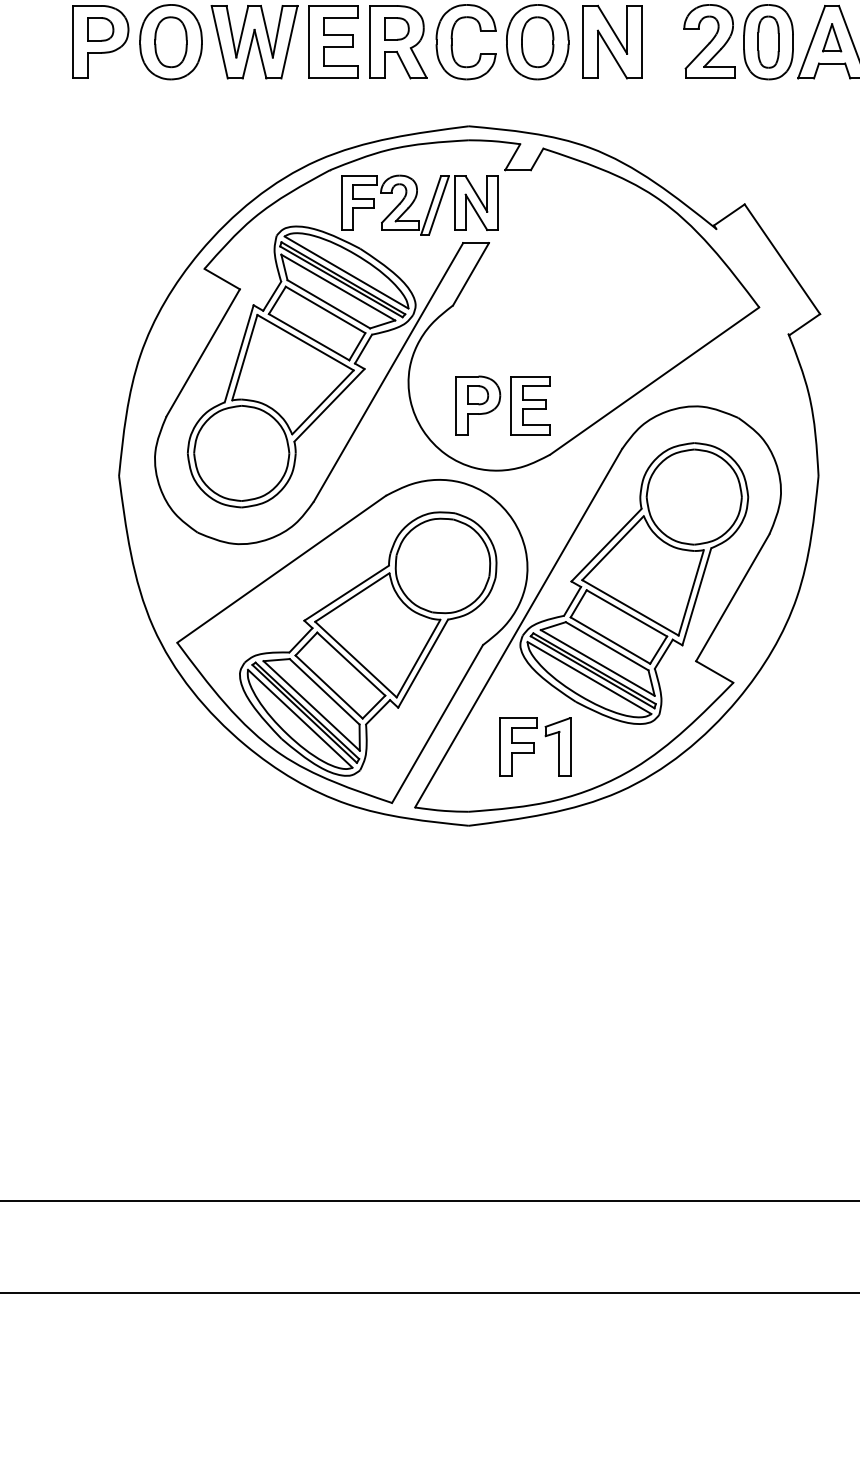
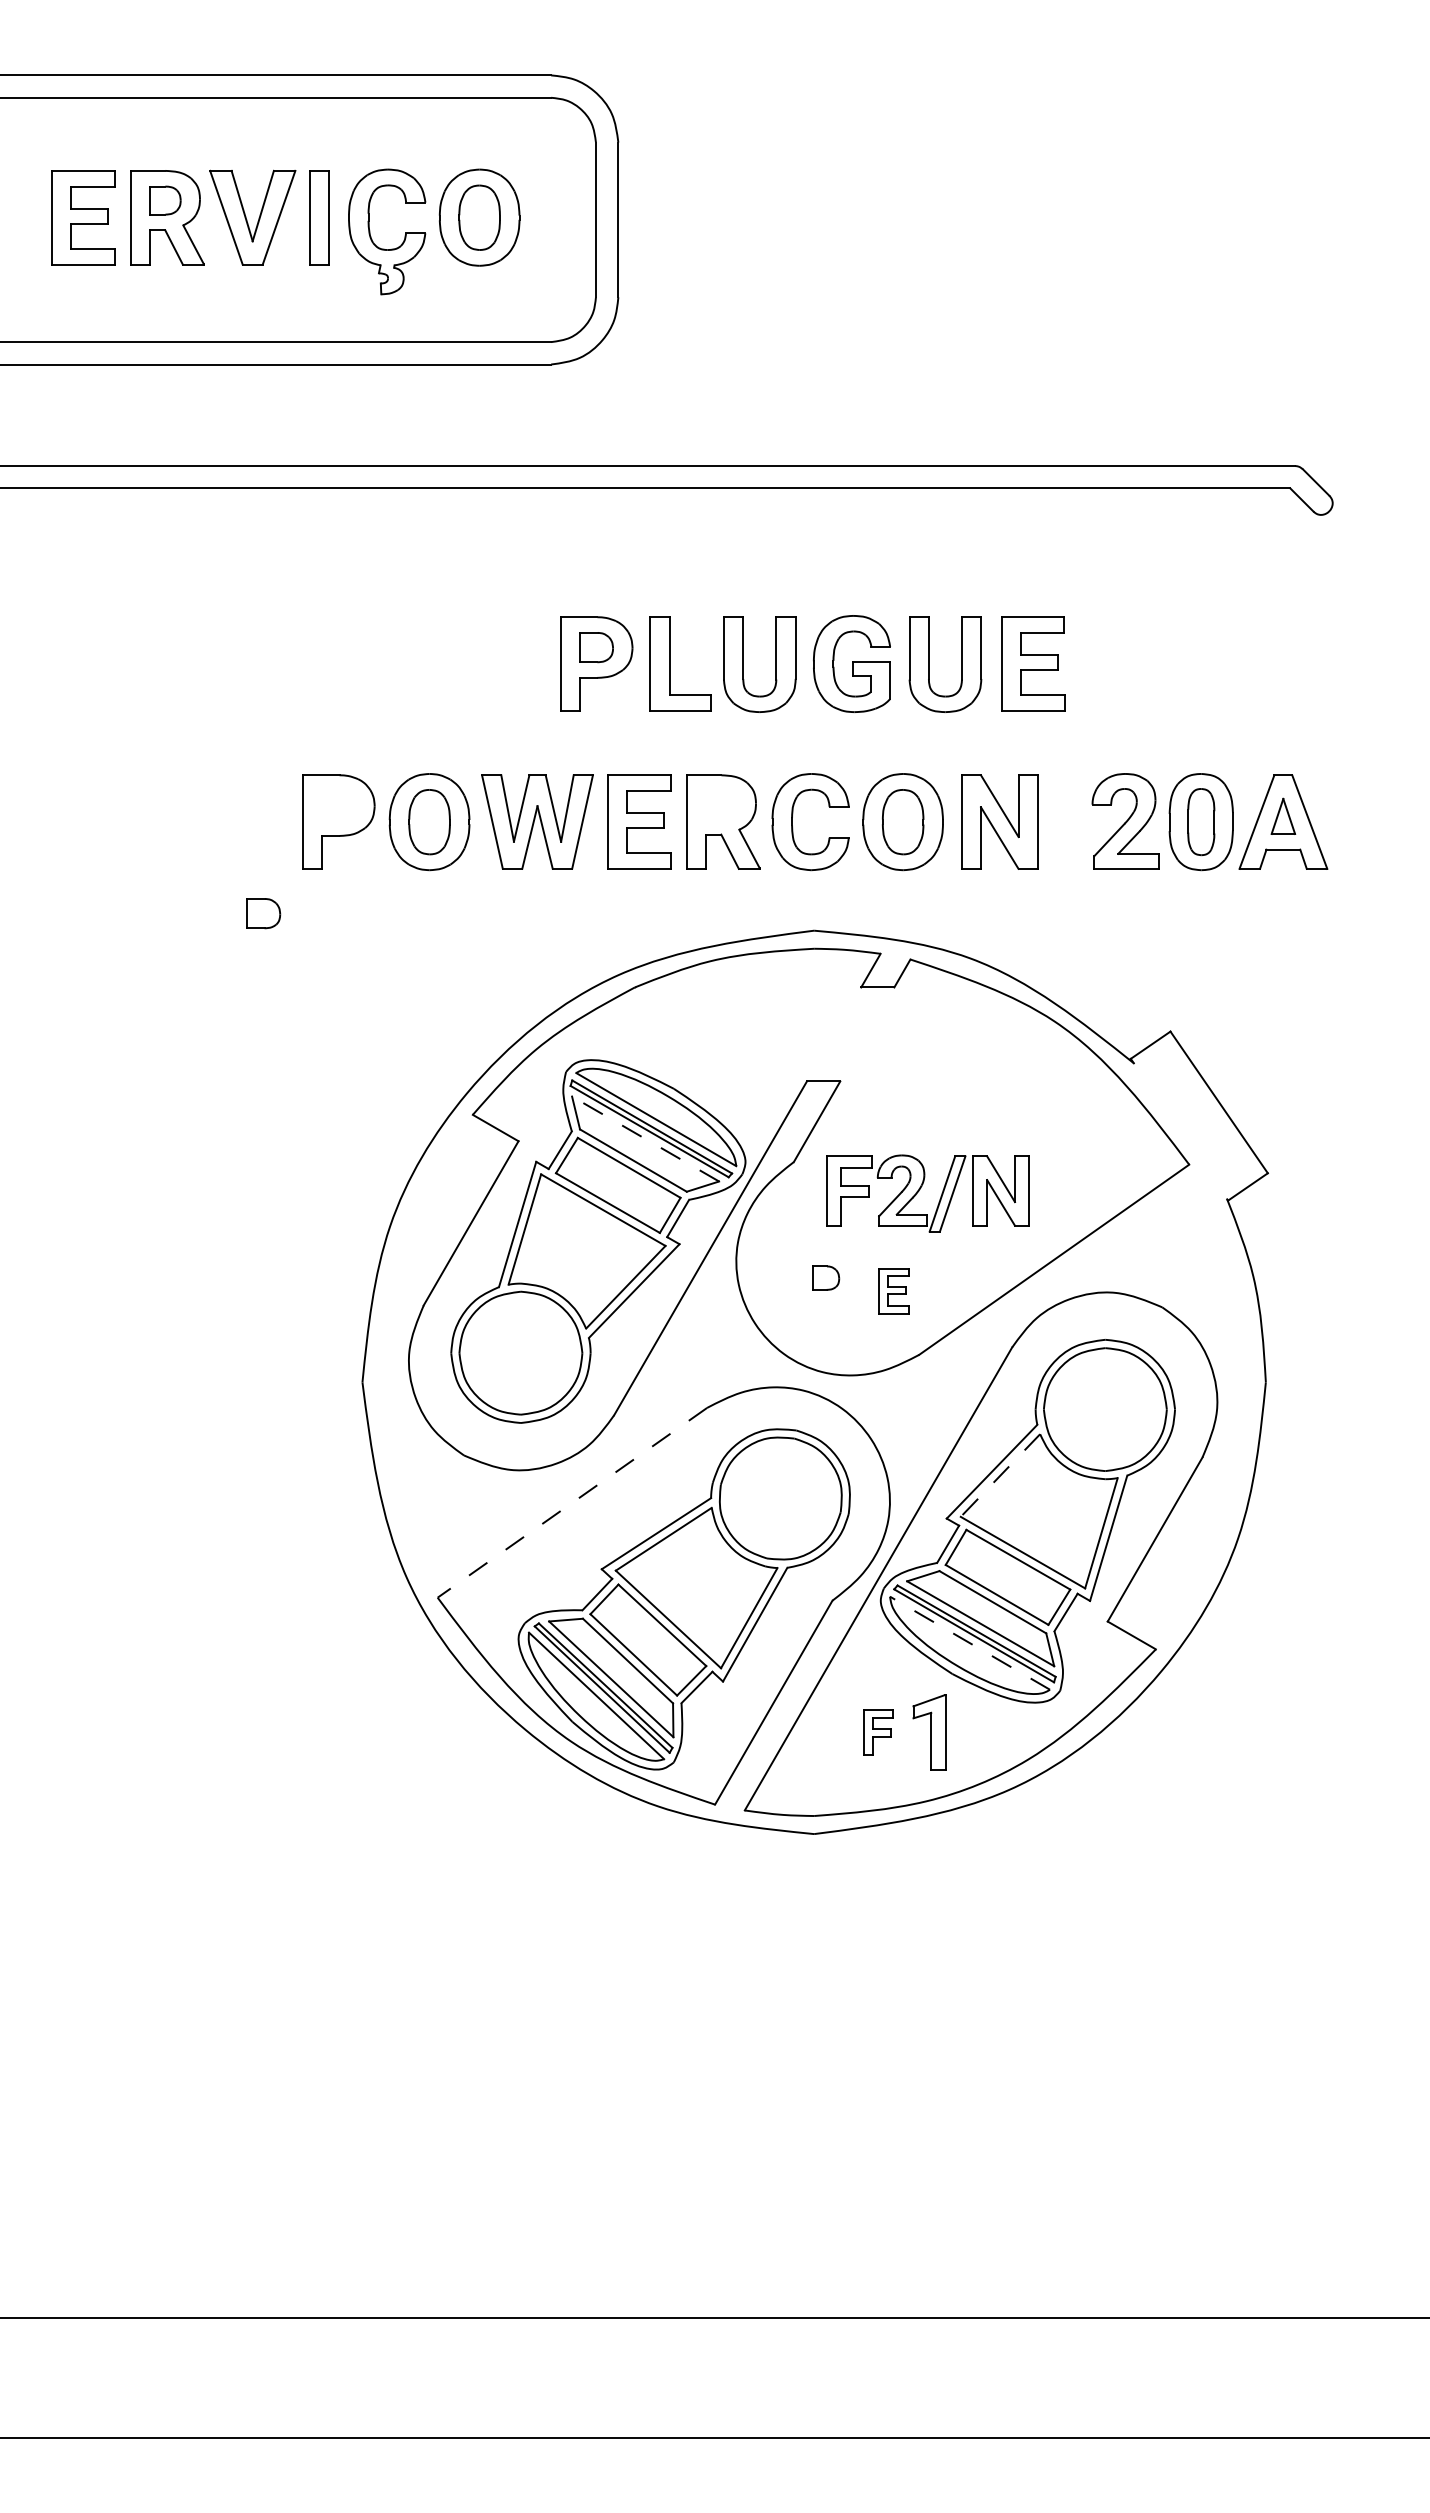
part: (397, 28) -> (721, 804), removed
part: (100, 29) -> (263, 913), moved
part: (414, 201) -> (921, 1188), moved
line: (338, 287) -> (645, 1139), solid -> dashed
part: (477, 405) -> (825, 1291), removed
part: (530, 405) -> (893, 1291), size x0.6
line: (613, 548) -> (1000, 1475), solid -> dashed
line: (281, 569) -> (572, 1502), solid -> dashed
line: (589, 678) -> (970, 1643), solid -> dashed
part: (518, 747) -> (878, 1732), size x0.6

